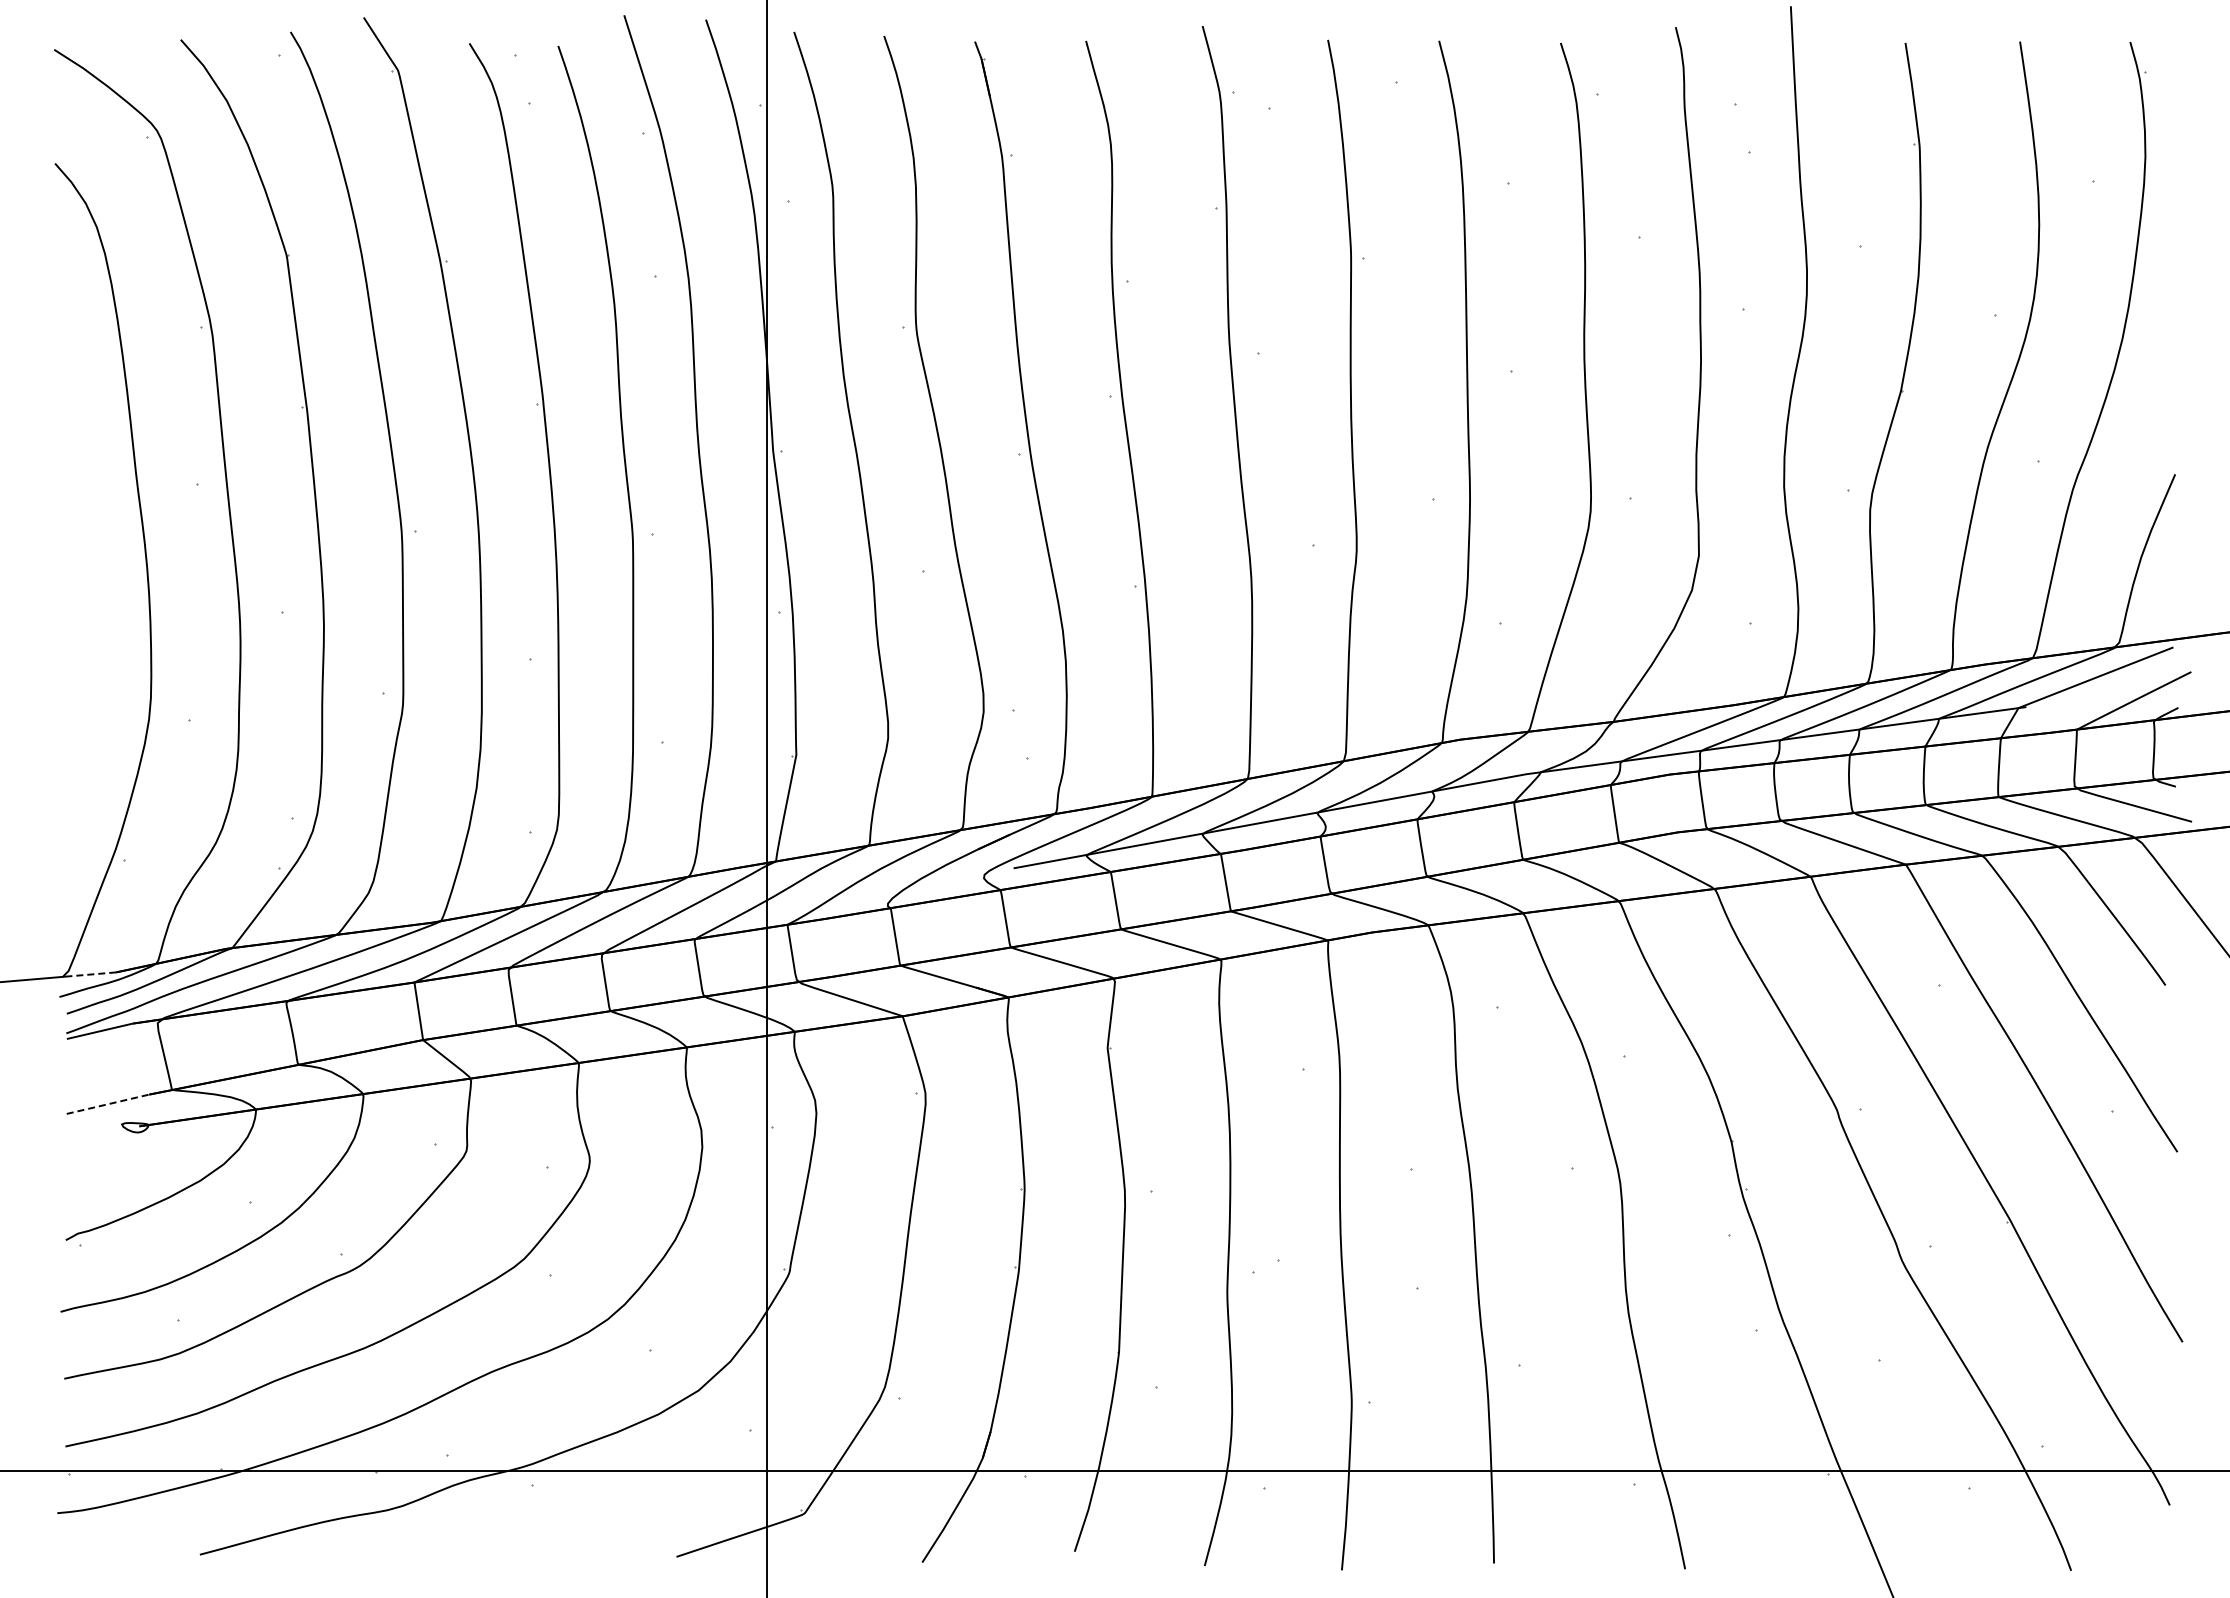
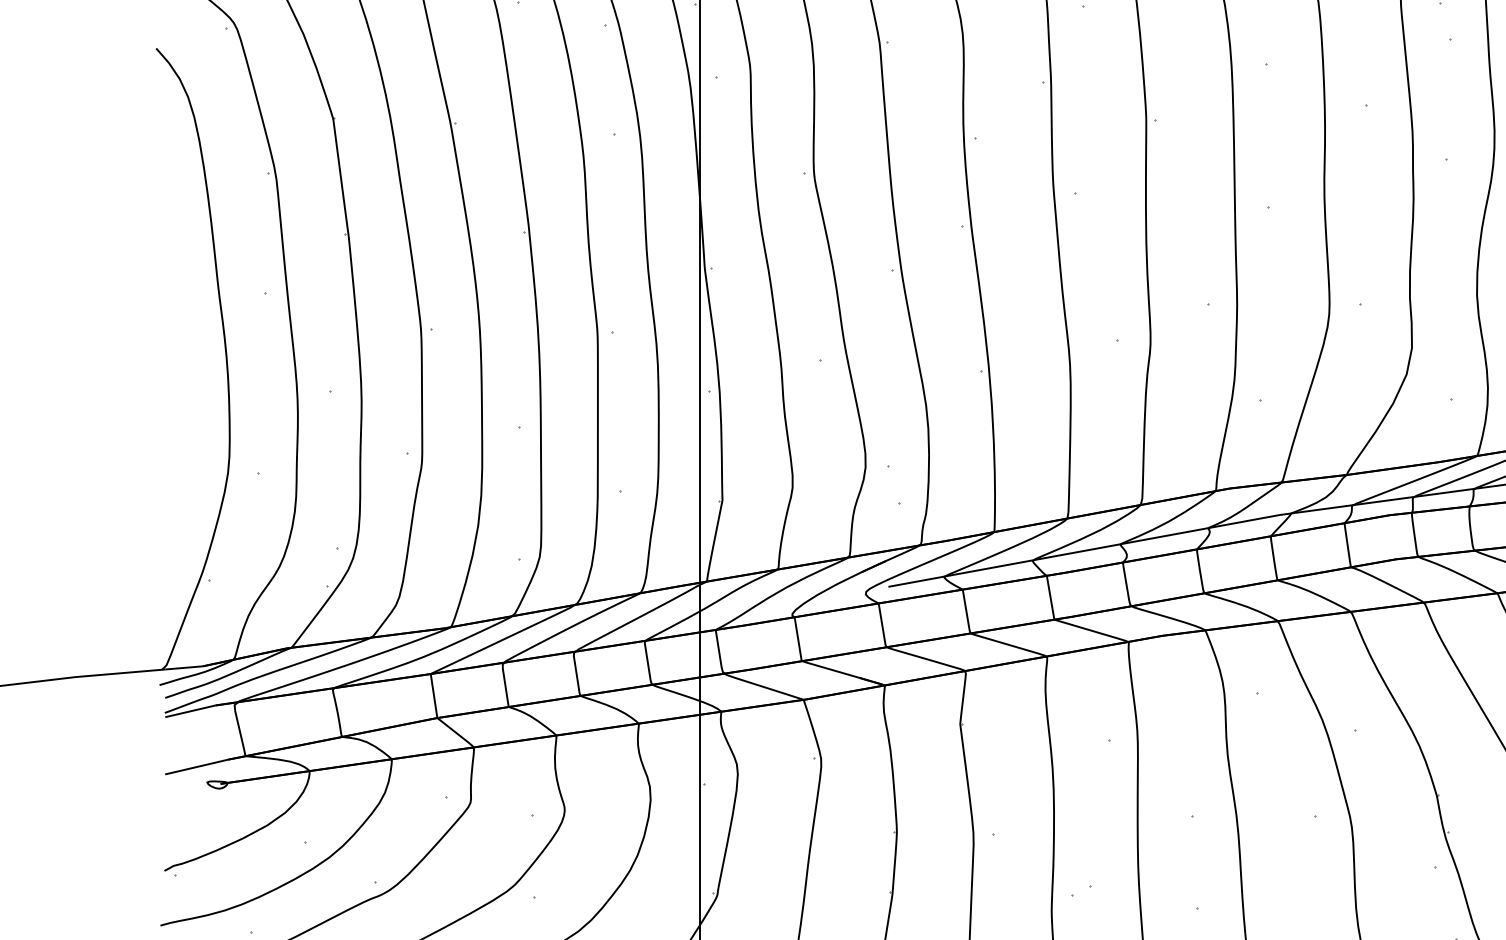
line: (91, 974) -> (184, 667), dashed -> solid
line: (108, 1104) -> (197, 767), dashed -> solid

